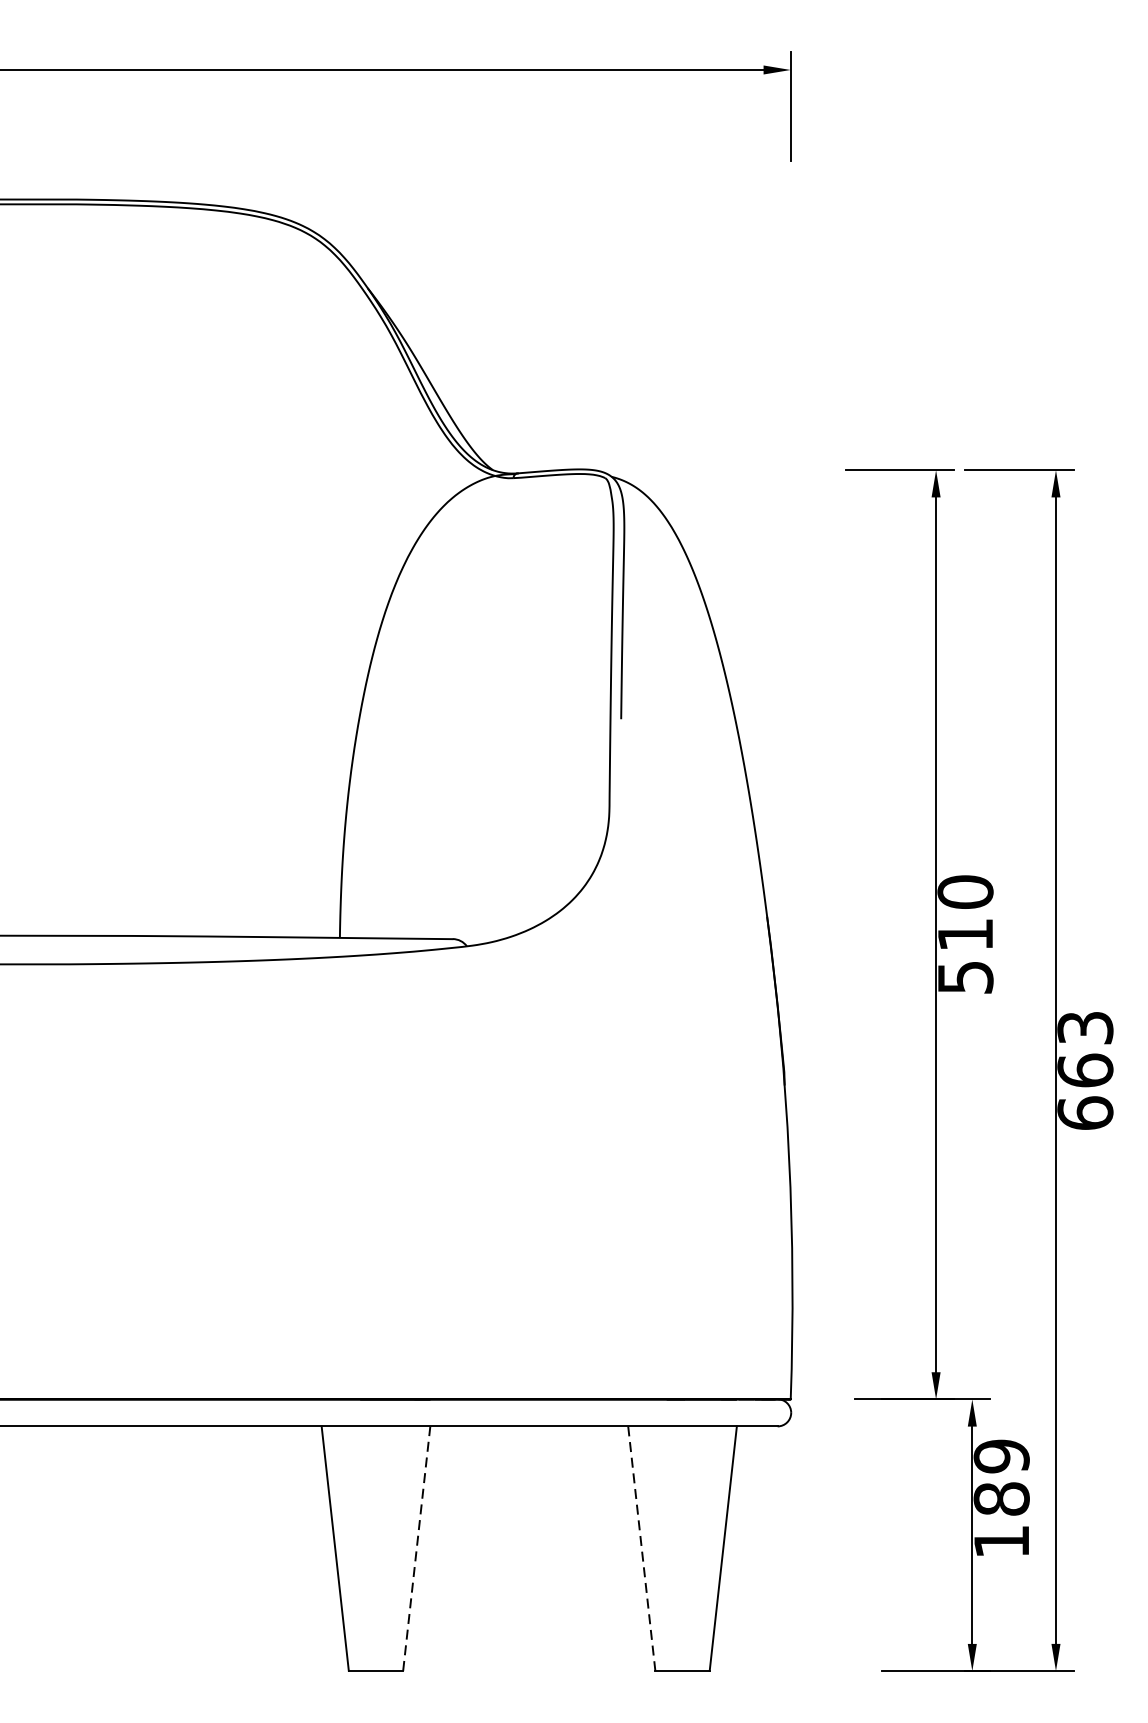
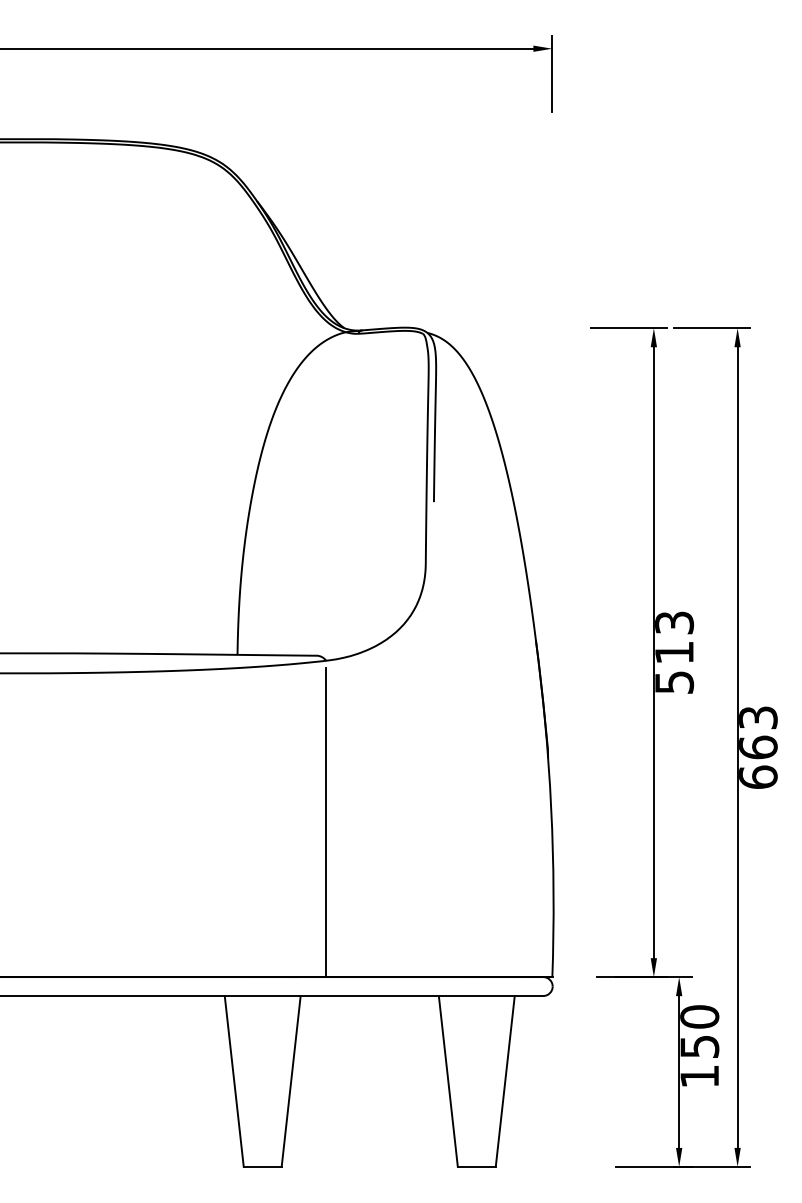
text: (965, 891) -> (674, 622), 510 -> 513
line: (467, 1177) -> (326, 822), added
text: (1001, 1477) -> (699, 1031), 189 -> 150
line: (417, 1548) -> (291, 1081), dashed -> solid
line: (642, 1548) -> (448, 1081), dashed -> solid

